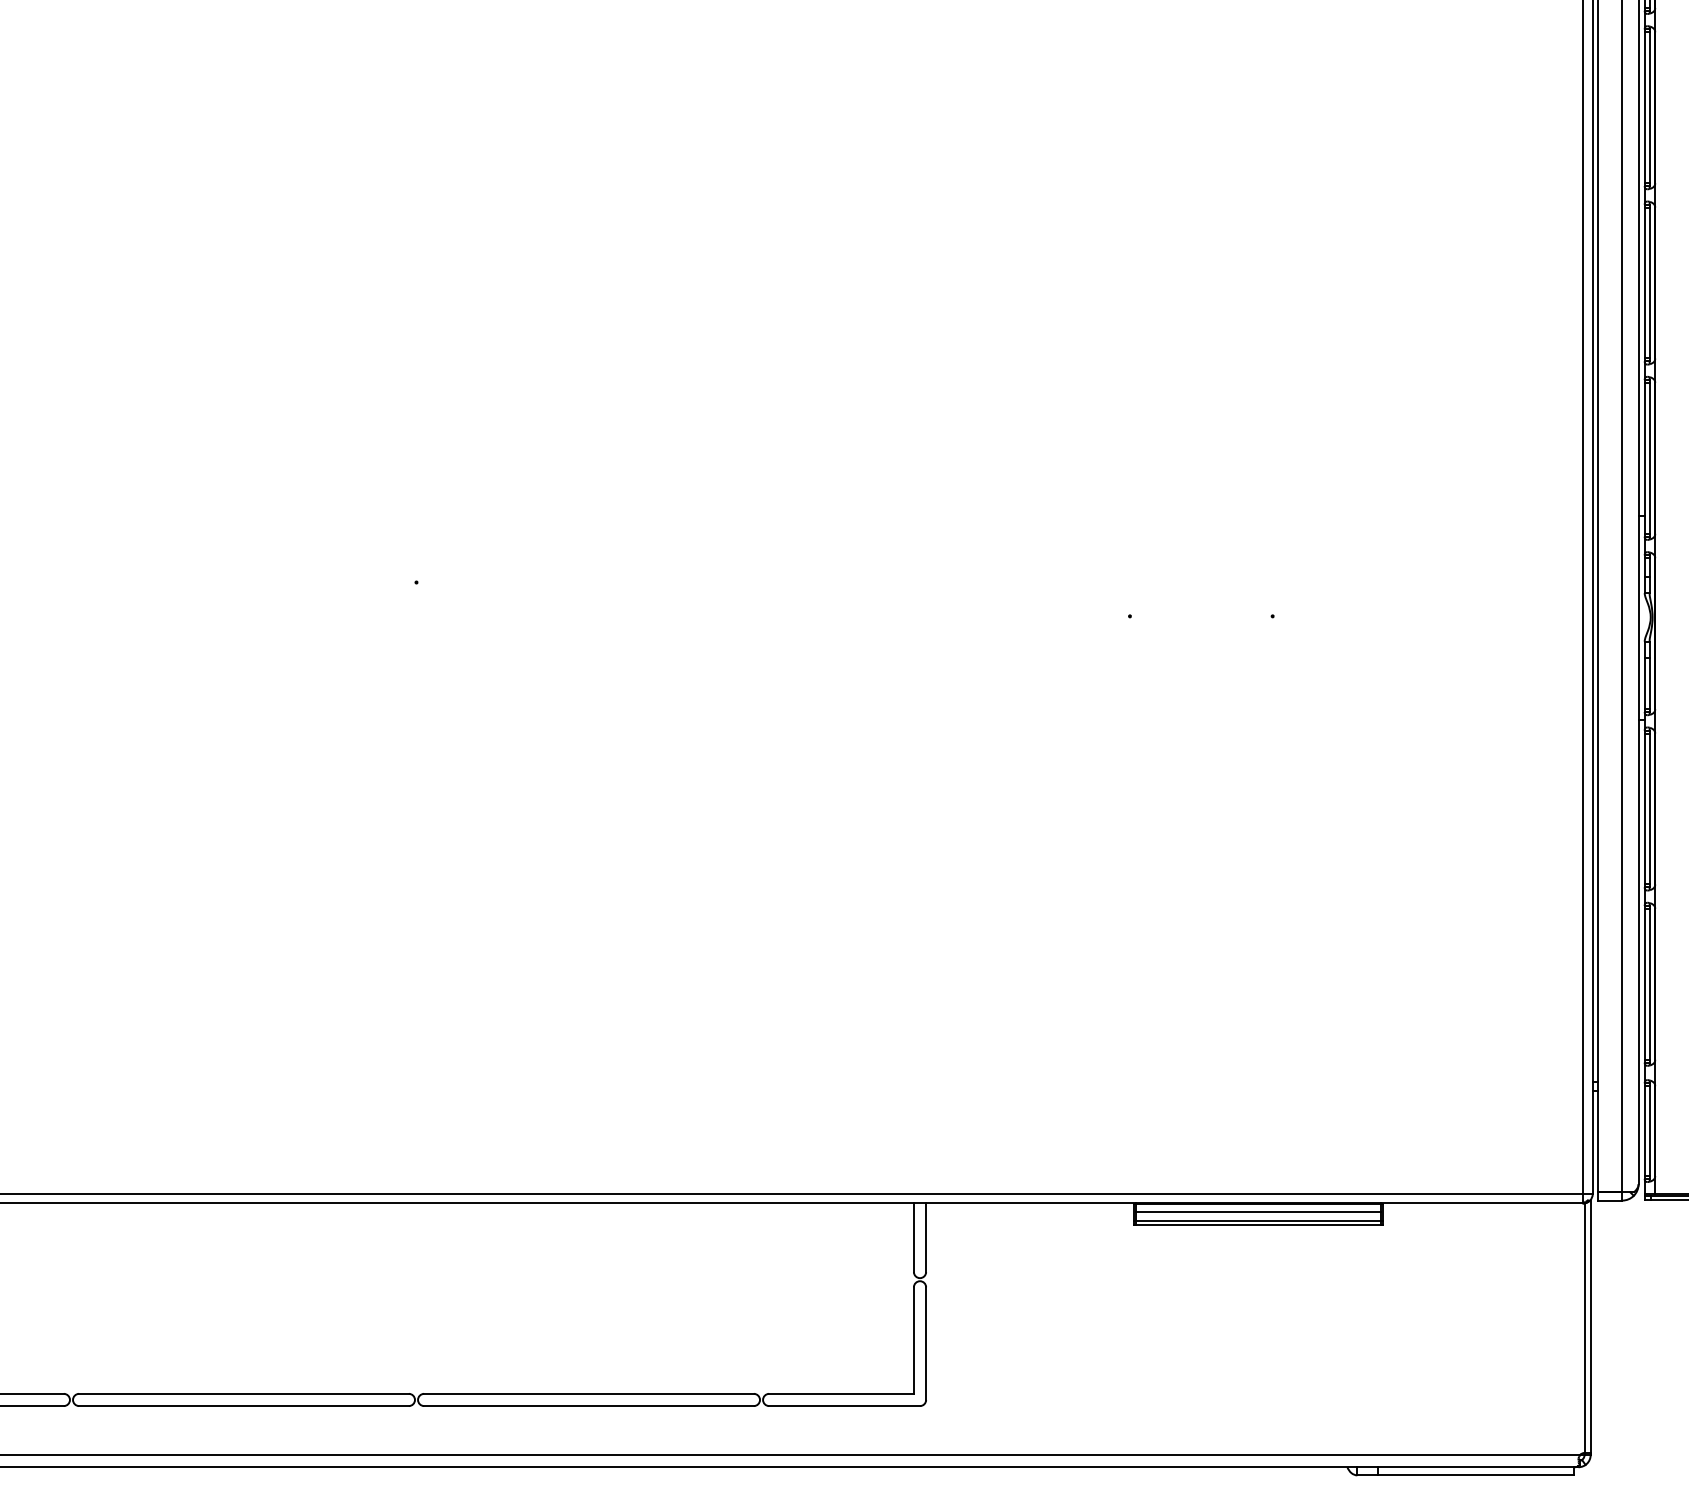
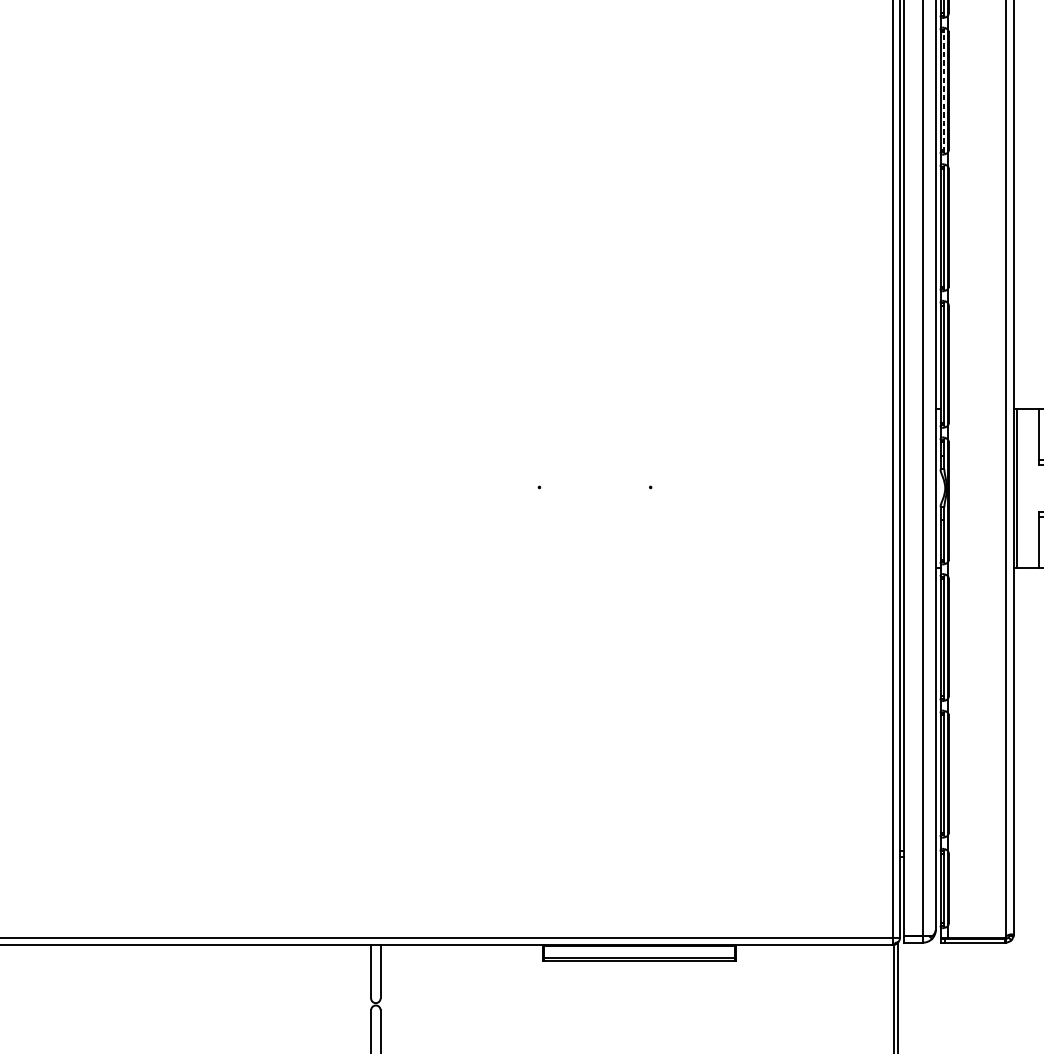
line: (1649, 107) -> (944, 90), solid -> dashed
line: (1258, 1212) -> (639, 951), removed

